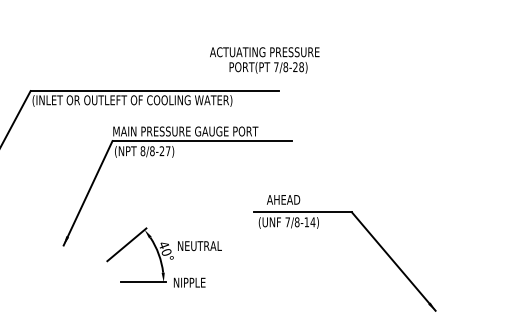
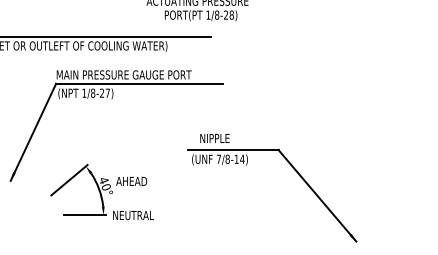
text: (276, 66) -> (208, 14), 7/8-28) -> 1/8-28)
text: (142, 151) -> (83, 93), 8/8-27) -> 1/8-27)
text: (283, 199) -> (214, 138), AHEAD -> NIPPLE
text: (199, 246) -> (136, 181), NEUTRAL -> AHEAD
text: (199, 282) -> (136, 215), NIPPLE -> NEUTRAL

